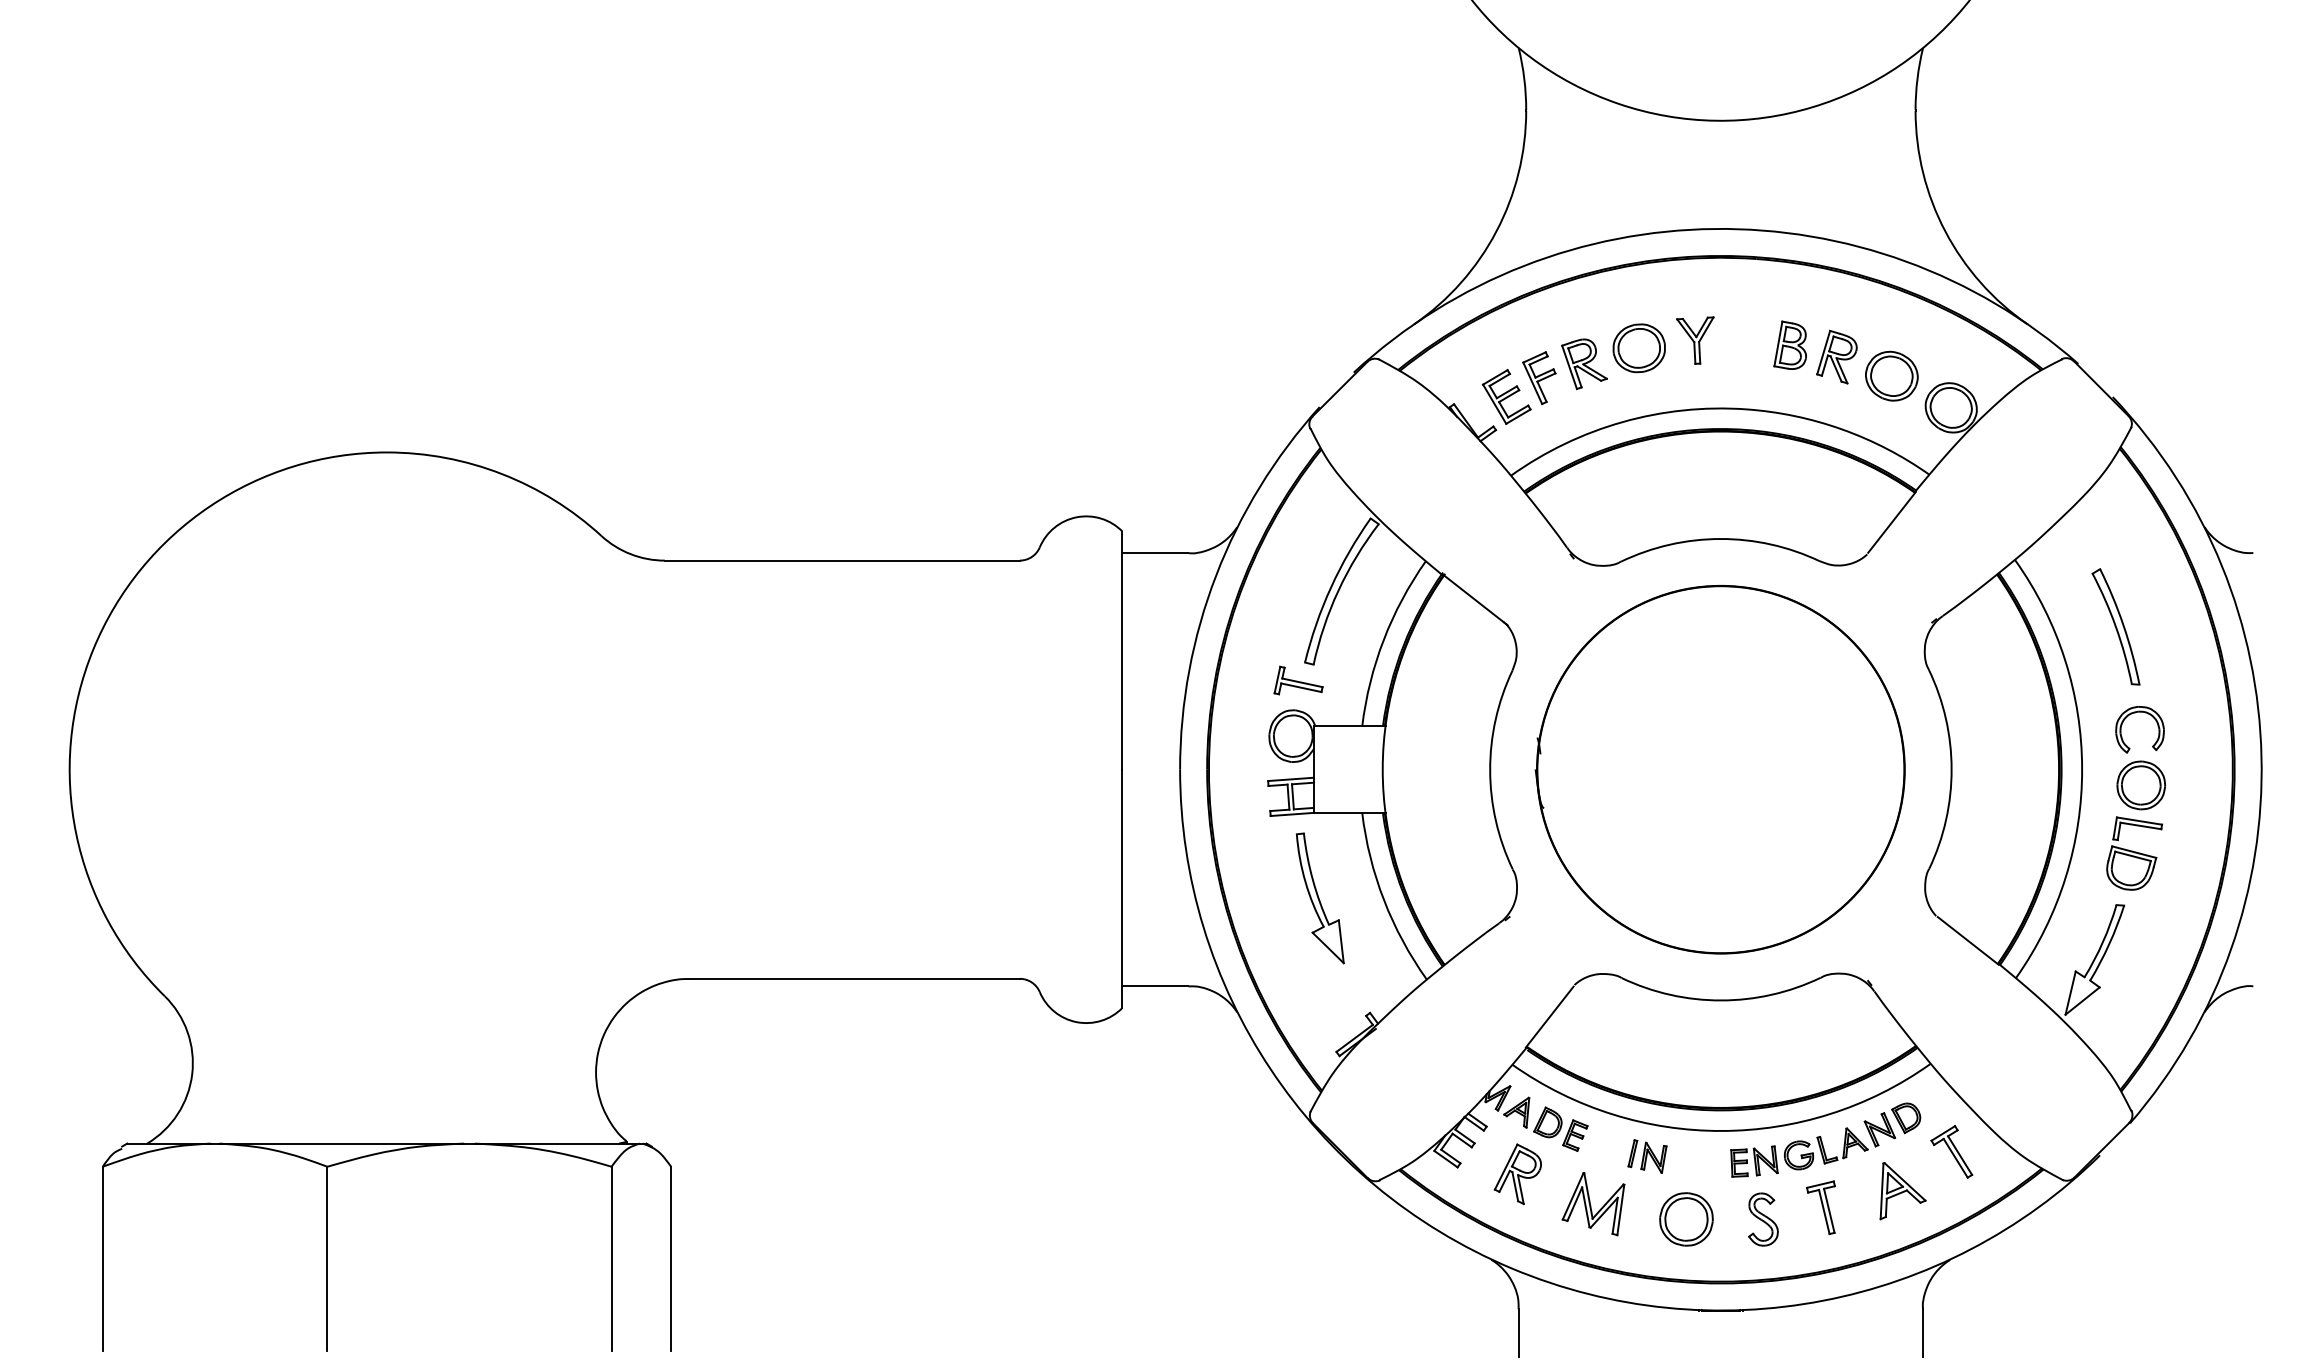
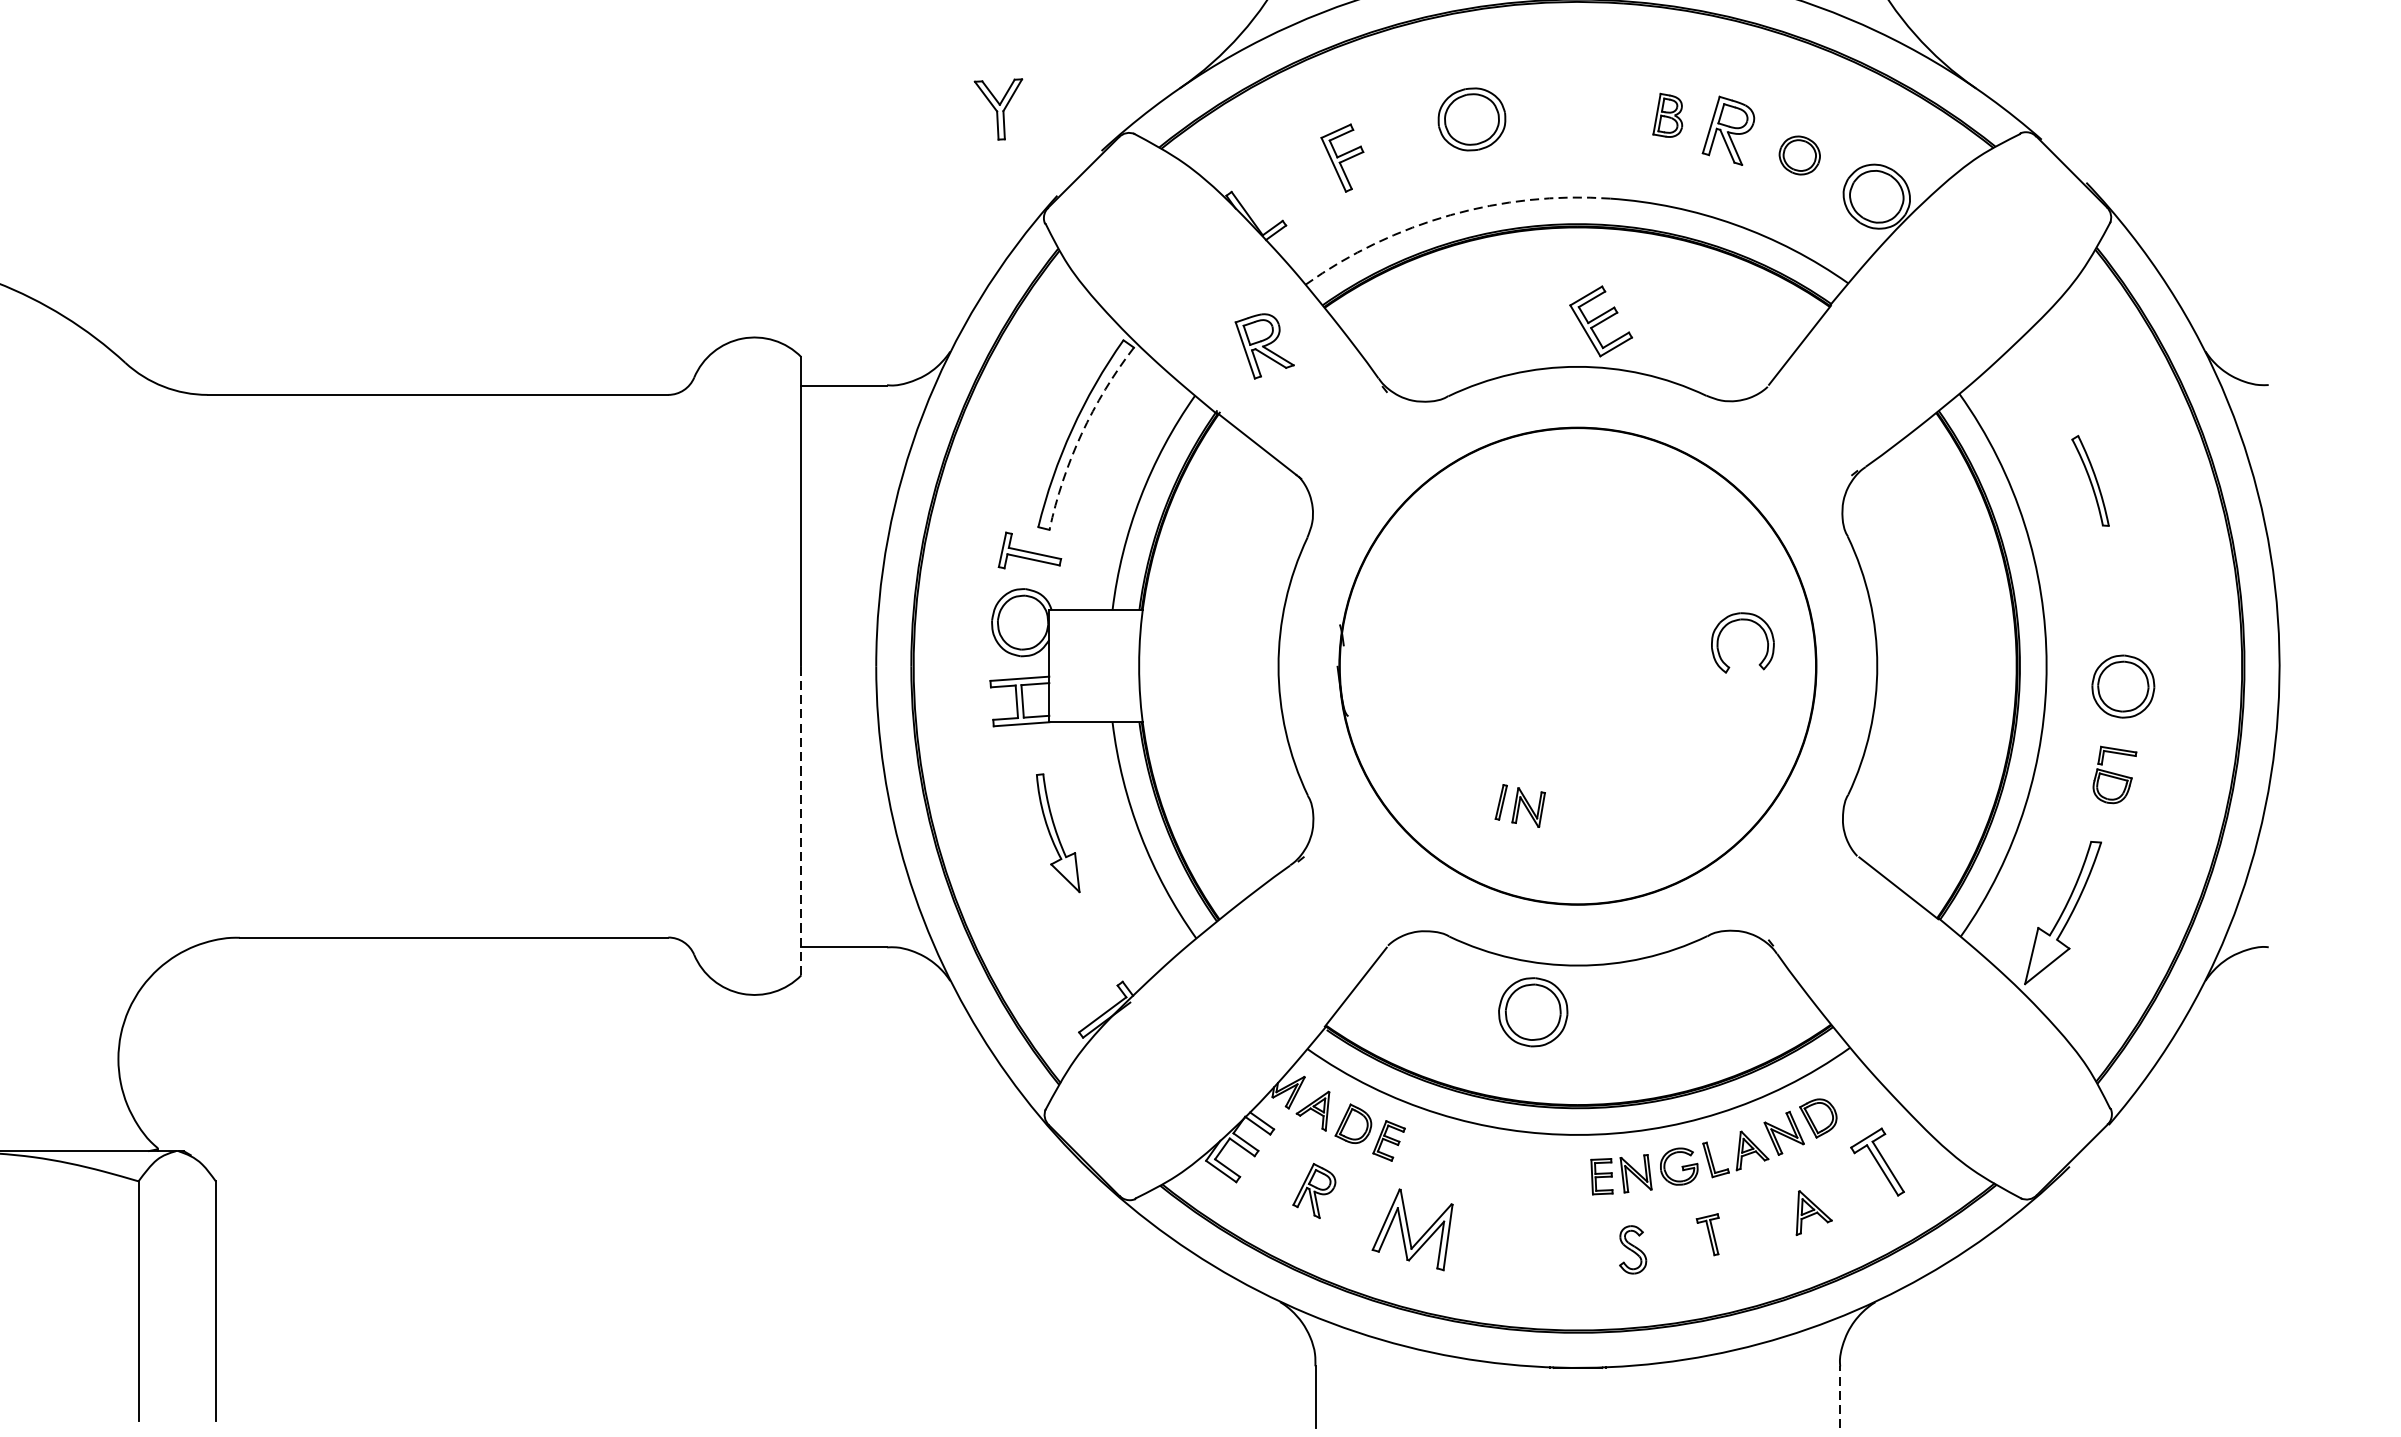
part: (1695, 340) -> (998, 109), moved
part: (1789, 344) -> (1666, 114), size x0.7
part: (1584, 364) -> (1264, 346), moved
part: (1891, 375) -> (1799, 154), size x0.6
part: (1506, 396) -> (1600, 320), moved
arc: (1622, 422) -> (1450, 215), solid -> dashed
arc: (1338, 590) -> (1081, 433), solid -> dashed
part: (2115, 626) -> (2089, 480), size x0.6
part: (2135, 713) -> (1736, 621), moved
part: (2134, 853) -> (2114, 774), size x0.6
line: (1122, 888) -> (801, 820), solid -> dashed
part: (1320, 898) -> (1058, 833), size x0.7
part: (1647, 1156) -> (1520, 806), moved
part: (1517, 1173) -> (1314, 1190), size x0.7
part: (1902, 1191) -> (1813, 1213), size x0.6
part: (1820, 1207) -> (1707, 1234), size x0.6
part: (1686, 1219) -> (1533, 1012), moved
part: (1763, 1219) -> (1633, 1249), size x0.7
line: (1922, 1333) -> (1839, 1397), solid -> dashed

